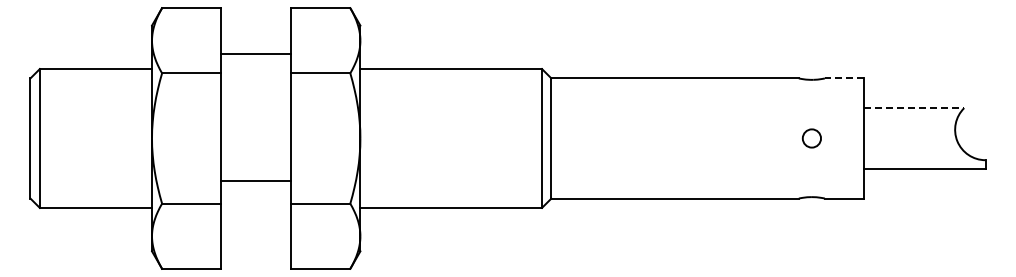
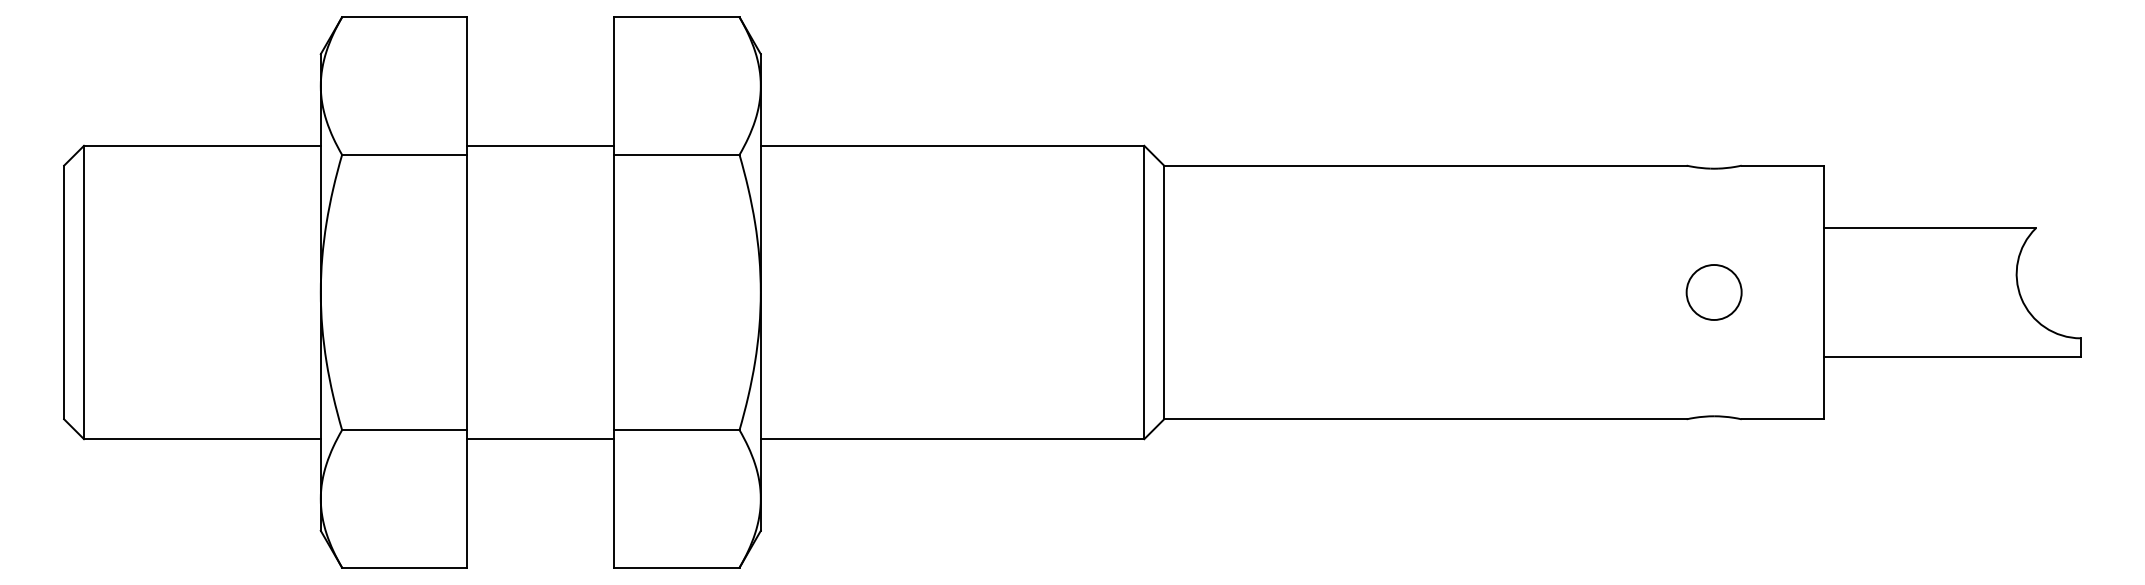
line: (255, 54) -> (539, 146), moved
line: (844, 78) -> (1783, 165), dashed -> solid
line: (914, 108) -> (1930, 229), dashed -> solid
circle: (811, 138) -> (1713, 292), size x1.43
line: (255, 180) -> (539, 438), moved

